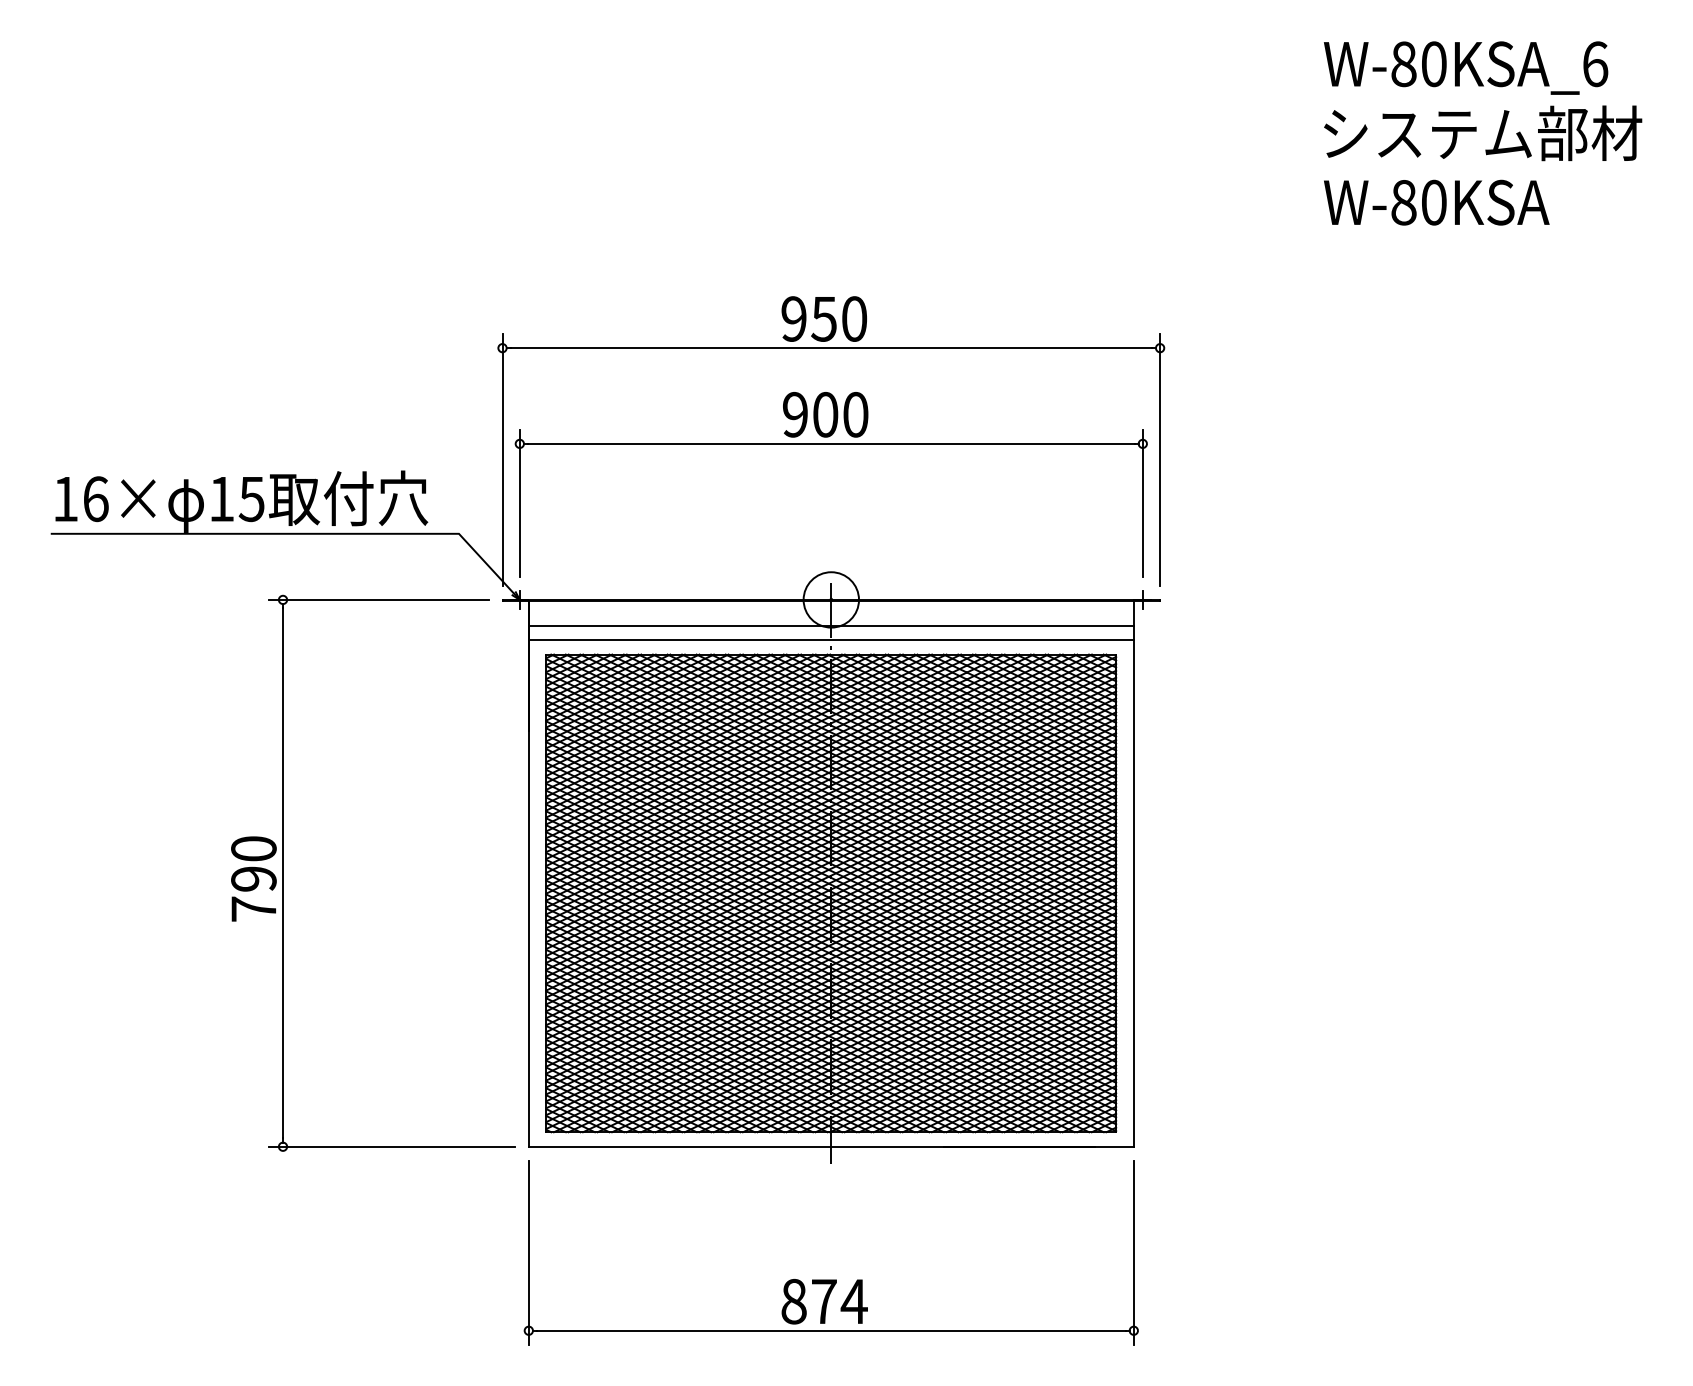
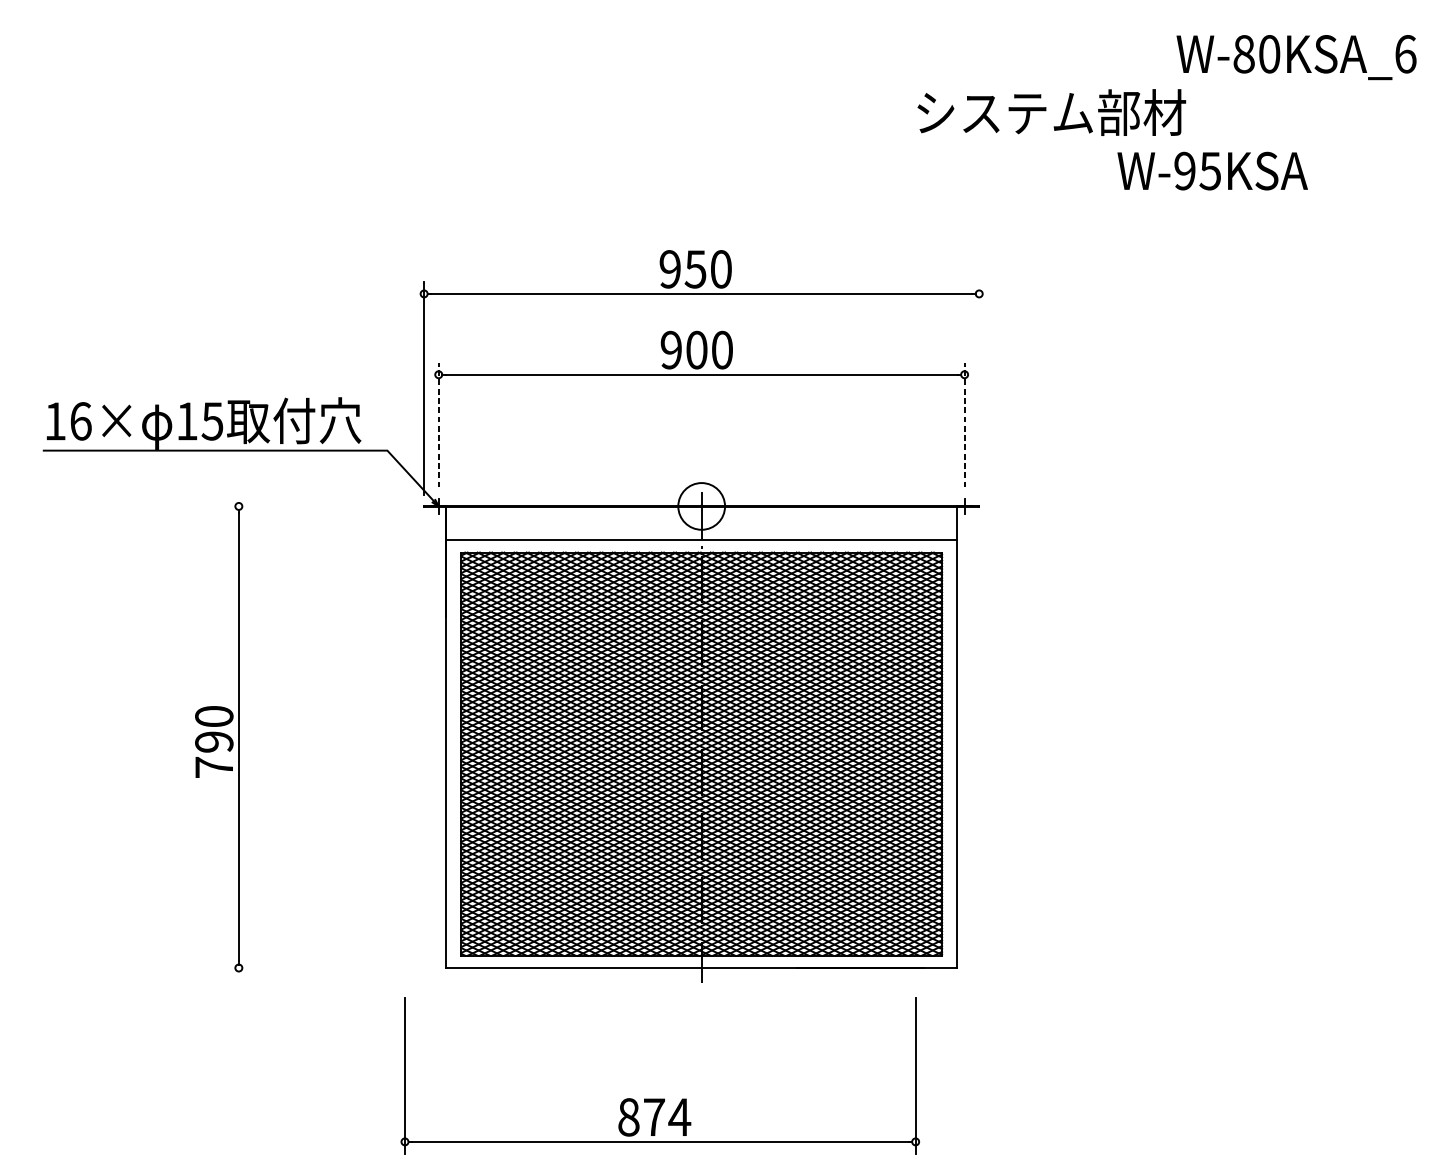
text: (1466, 67) -> (1296, 57), moved
text: (1483, 133) -> (1052, 112), moved
text: (1418, 202) -> (1197, 170), W-80KSA -> W-95KSA
line: (1160, 460) -> (979, 388), removed
line: (519, 503) -> (438, 425), solid -> dashed
line: (1142, 503) -> (964, 425), solid -> dashed
line: (378, 599) -> (319, 506), removed
line: (830, 626) -> (700, 528), removed
line: (391, 1146) -> (330, 967), removed
part: (830, 1279) -> (659, 1098), moved

